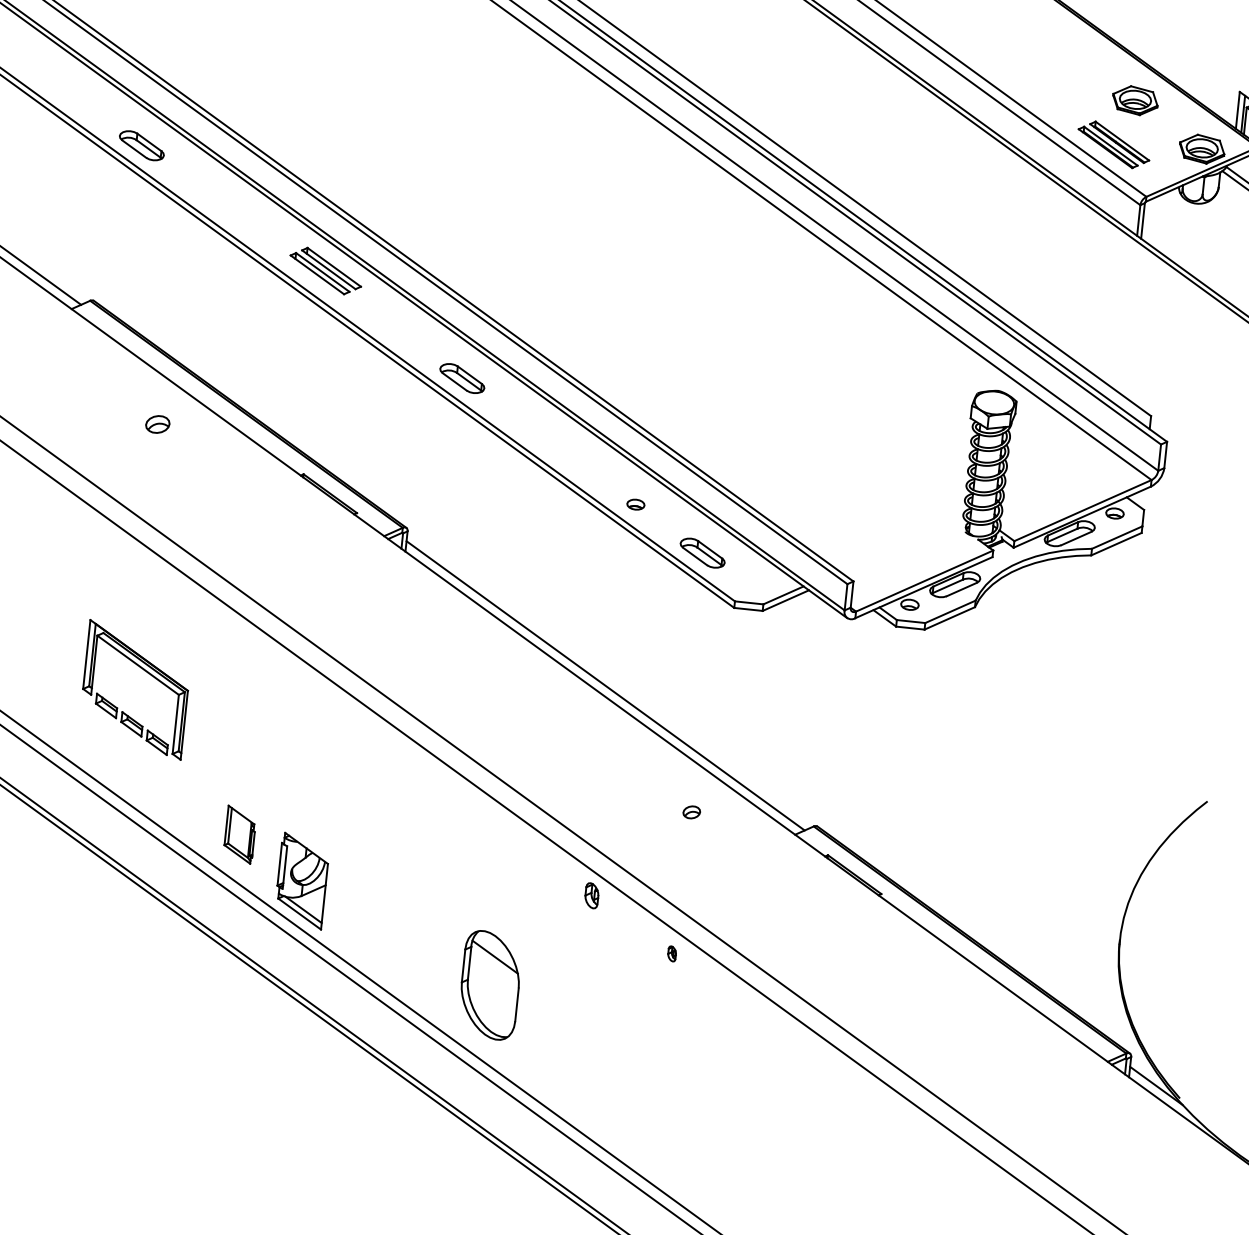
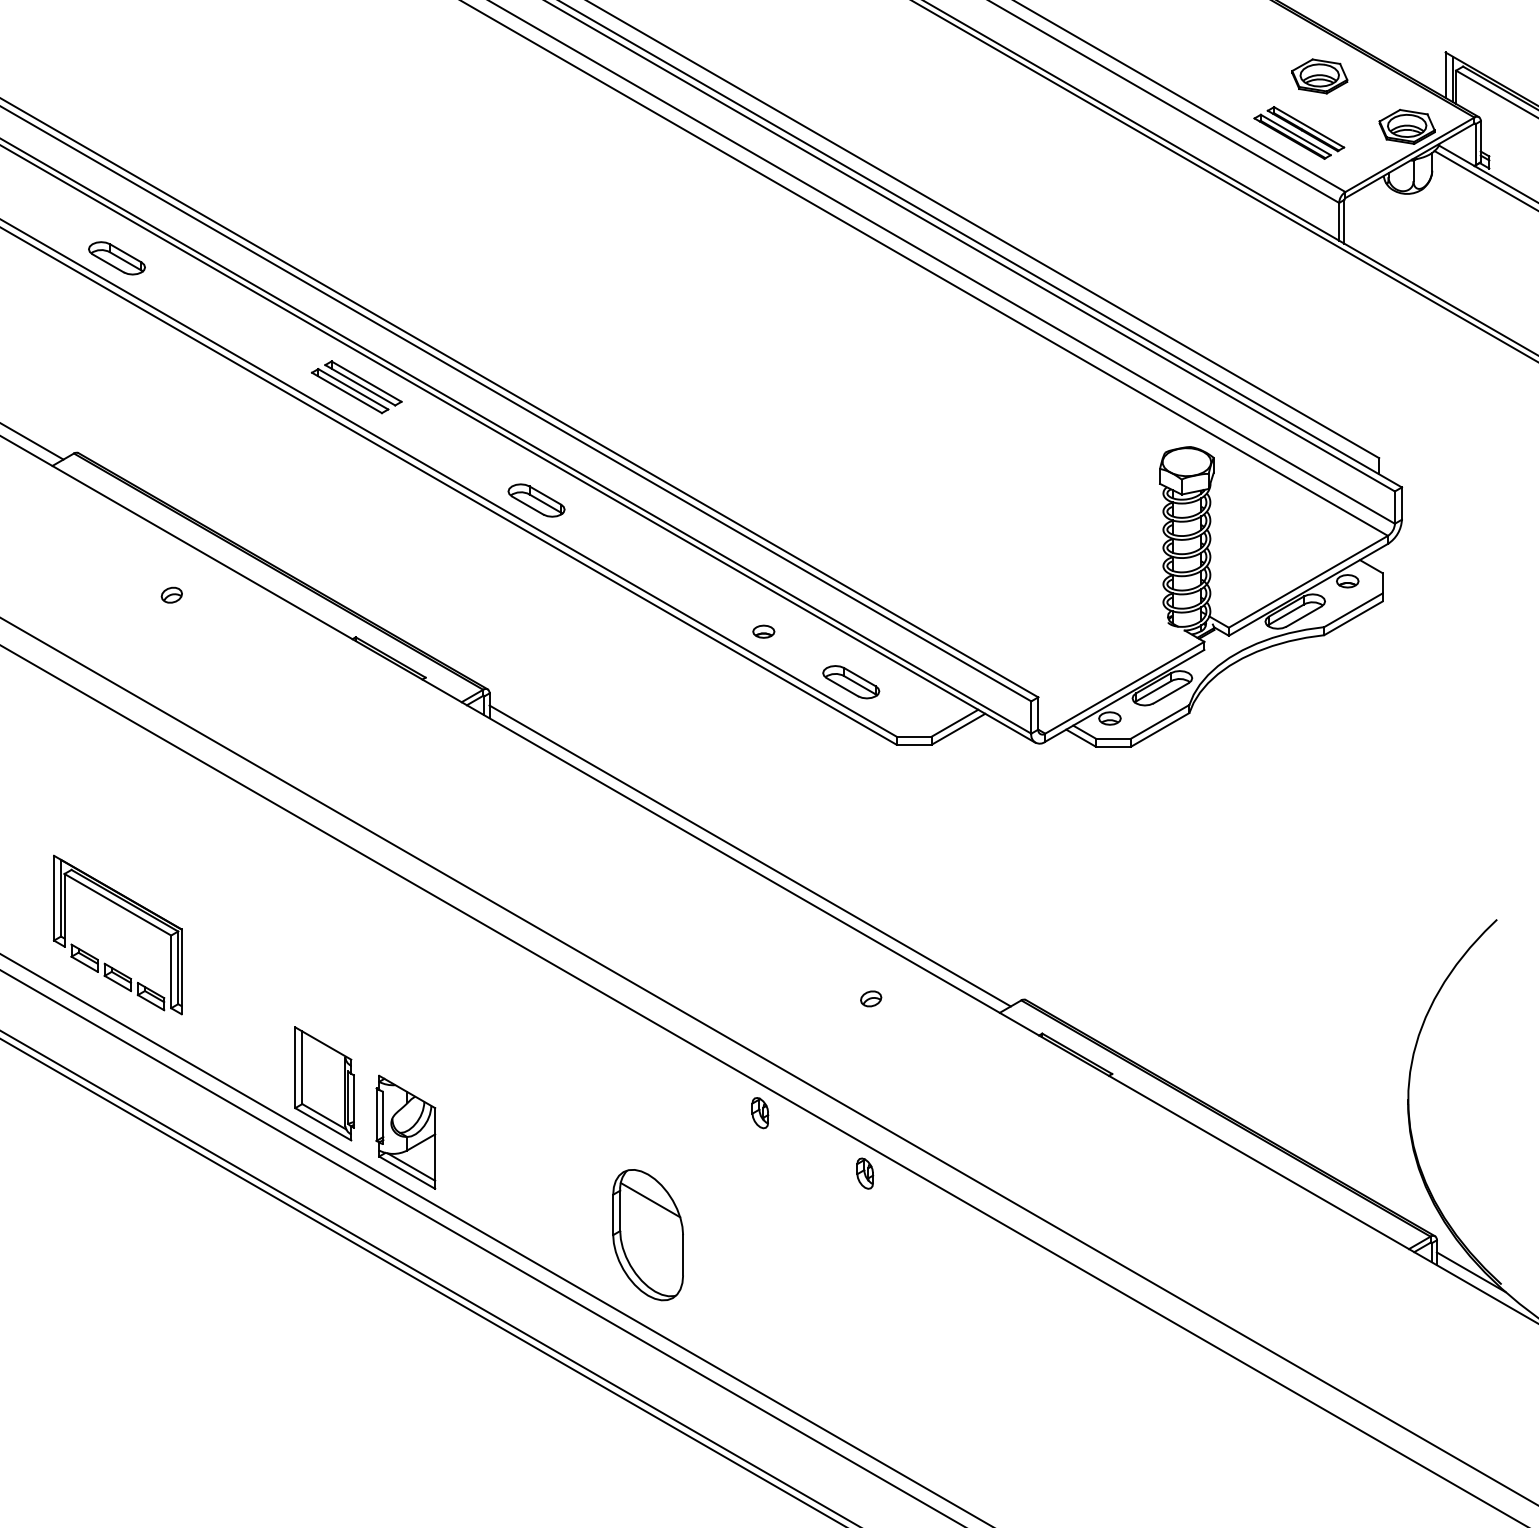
part: (157, 423) -> (171, 594), size x0.71
part: (147, 673) -> (130, 913), moved
part: (240, 834) -> (324, 1083), size x1.67
part: (672, 953) -> (865, 1173), size x1.67

